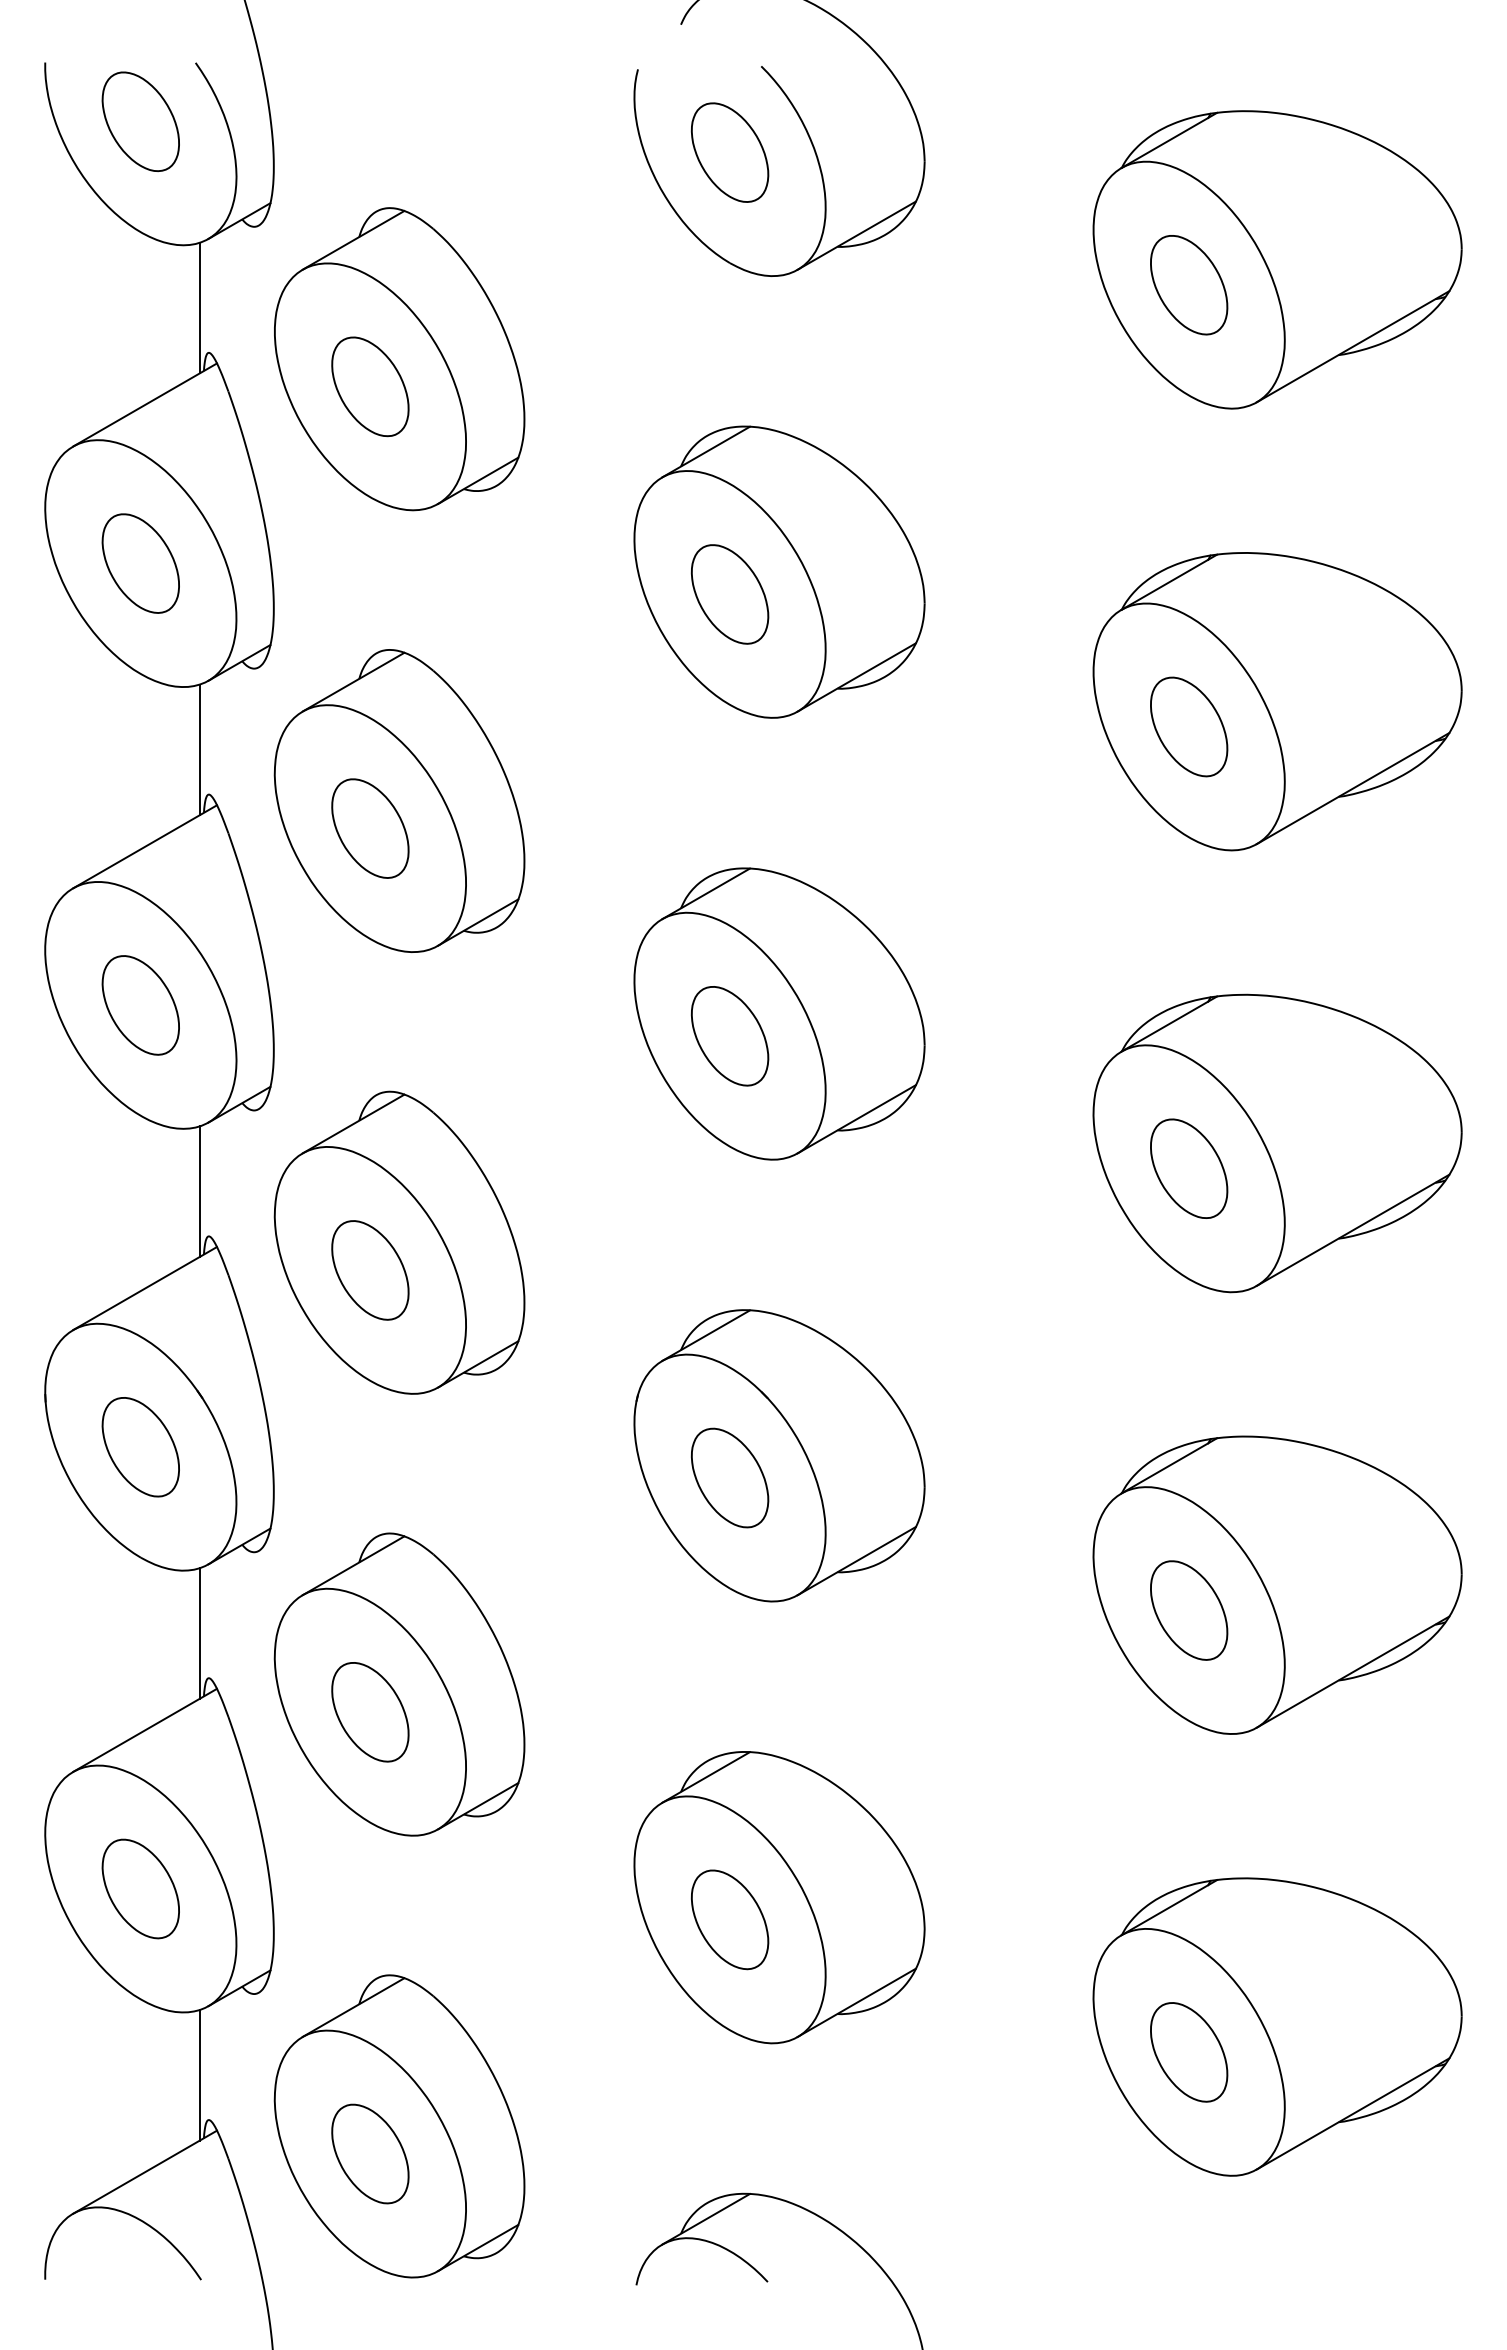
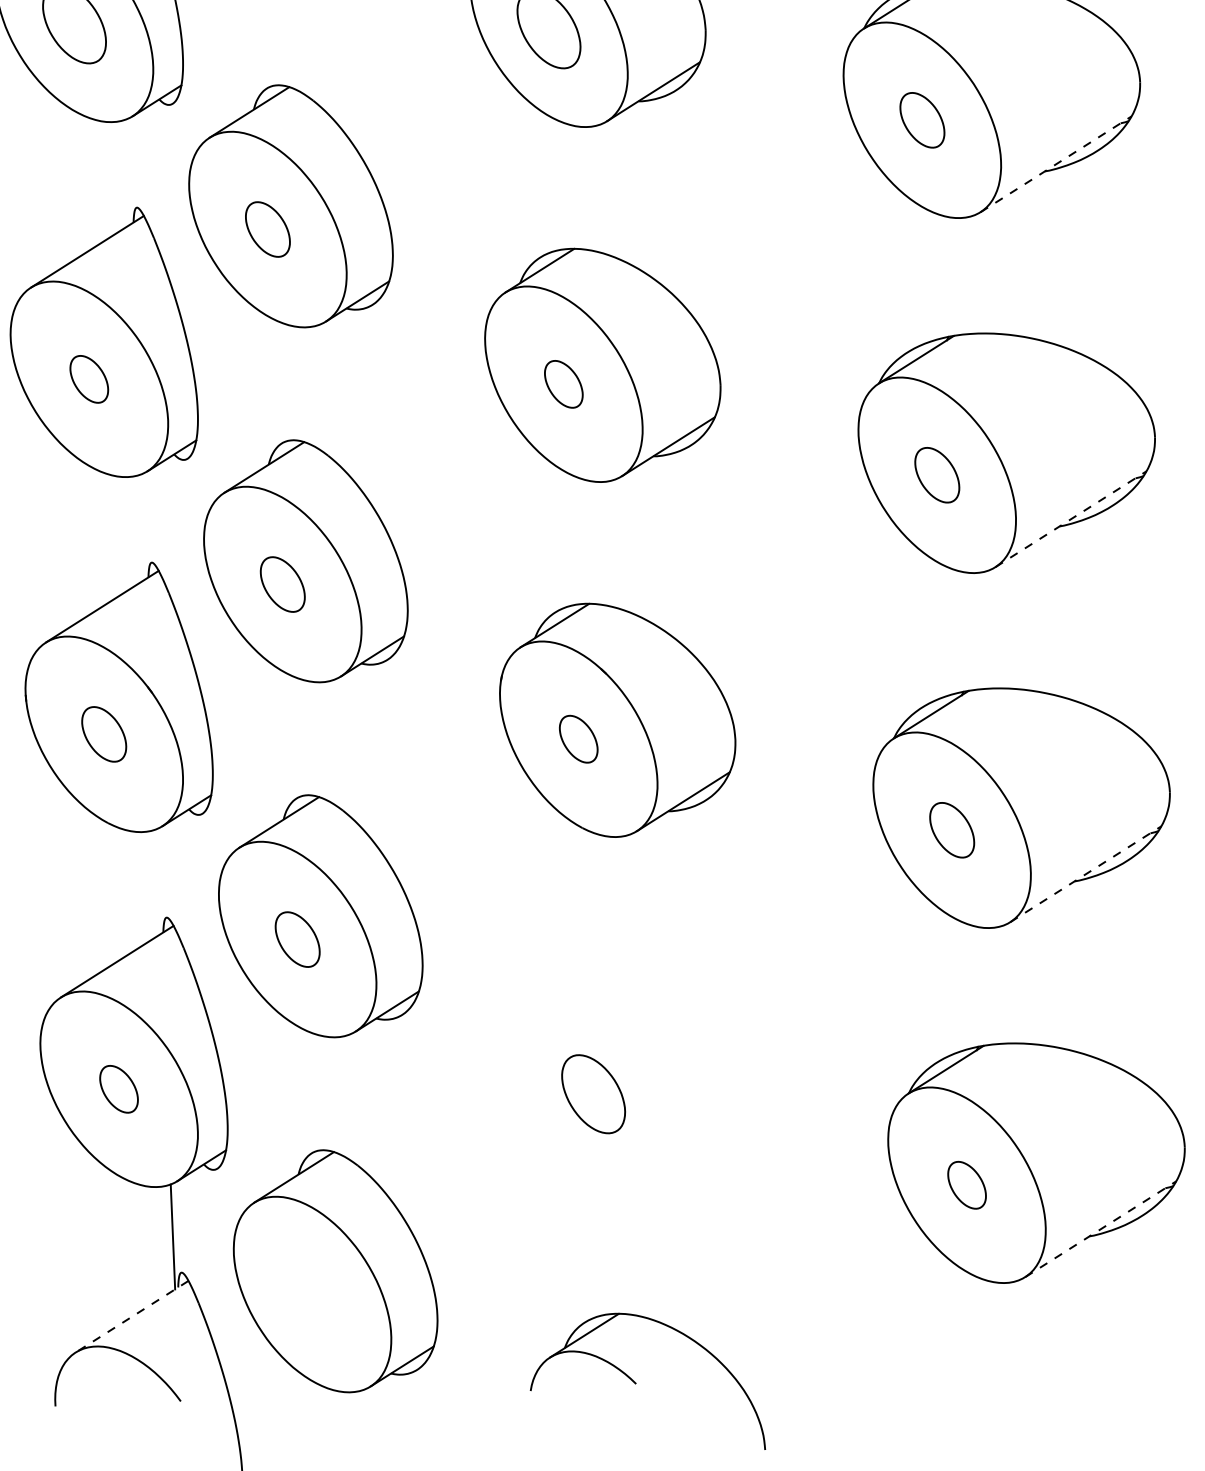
part: (1189, 726) -> (922, 119), size x0.7
line: (199, 749) -> (127, 171), removed
line: (1353, 788) -> (1056, 164), solid -> dashed
part: (370, 828) -> (267, 229), size x0.7
part: (140, 1005) -> (89, 379), size x0.6
part: (729, 1036) -> (563, 384), size x0.6
part: (1189, 1168) -> (937, 475), size x0.7
line: (199, 1191) -> (142, 526), removed
line: (1353, 1230) -> (1071, 519), solid -> dashed
part: (370, 1270) -> (282, 584), size x0.7
part: (140, 1447) -> (104, 734), size x0.7
part: (729, 1477) -> (578, 738), size x0.6
part: (1189, 1610) -> (952, 830), size x0.7
line: (199, 1633) -> (157, 882), removed
line: (1353, 1671) -> (1086, 873), solid -> dashed
part: (370, 1712) -> (297, 939), size x0.7
part: (140, 1888) -> (118, 1088), size x0.6
part: (779, 1897) -> (632, 1074), removed
part: (1189, 2052) -> (967, 1185), size x0.6
line: (1353, 2113) -> (1101, 1228), solid -> dashed
part: (370, 2153) -> (312, 1294), removed
line: (145, 2172) -> (132, 1316), solid -> dashed

